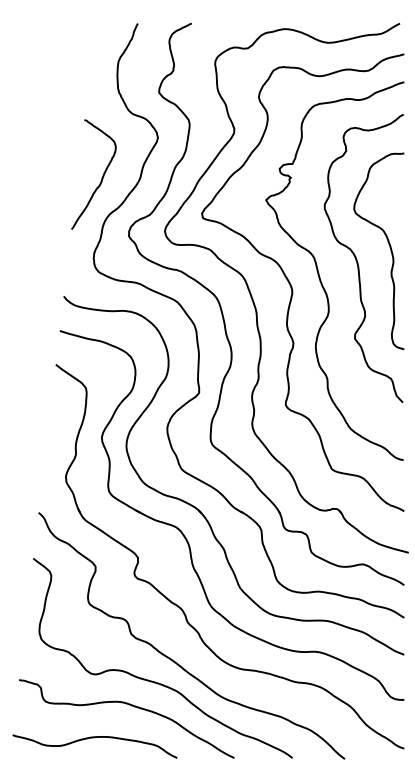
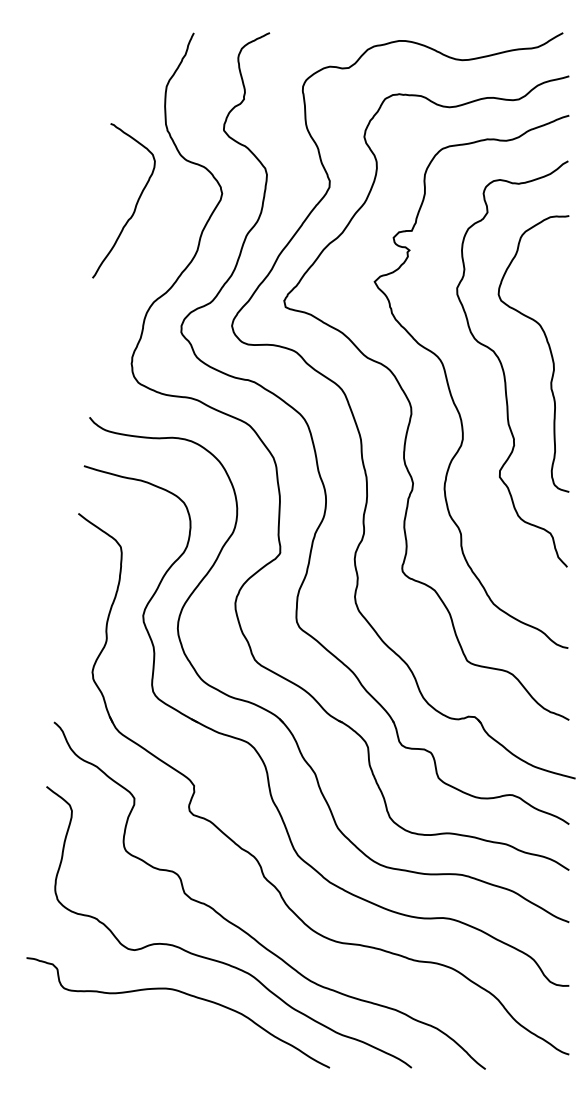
curve: (102, 177) -> (135, 204), moved
curve: (94, 737) -> (133, 1039), removed

